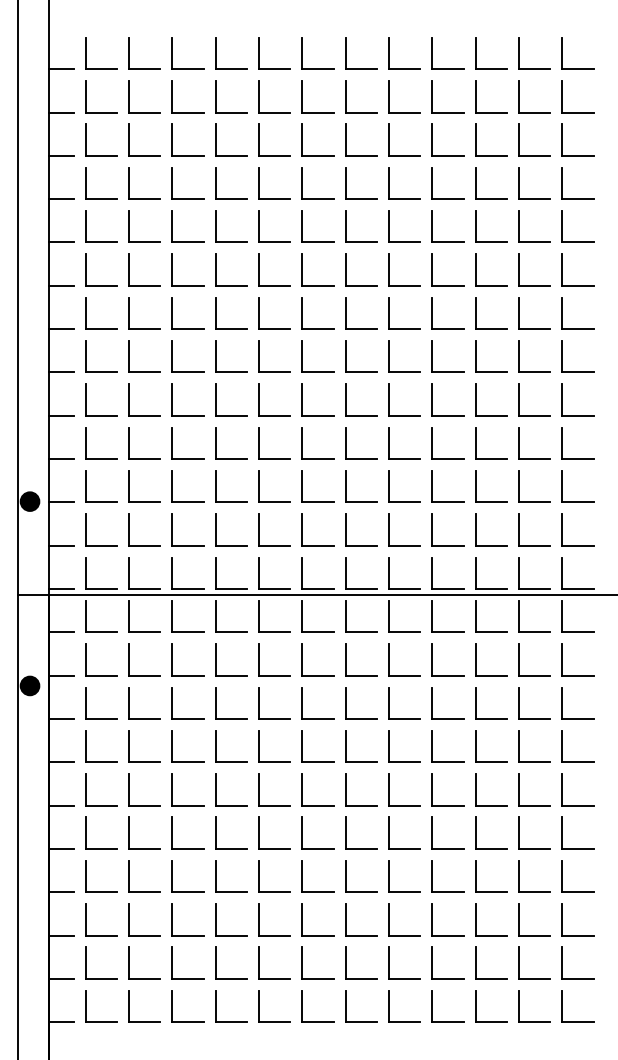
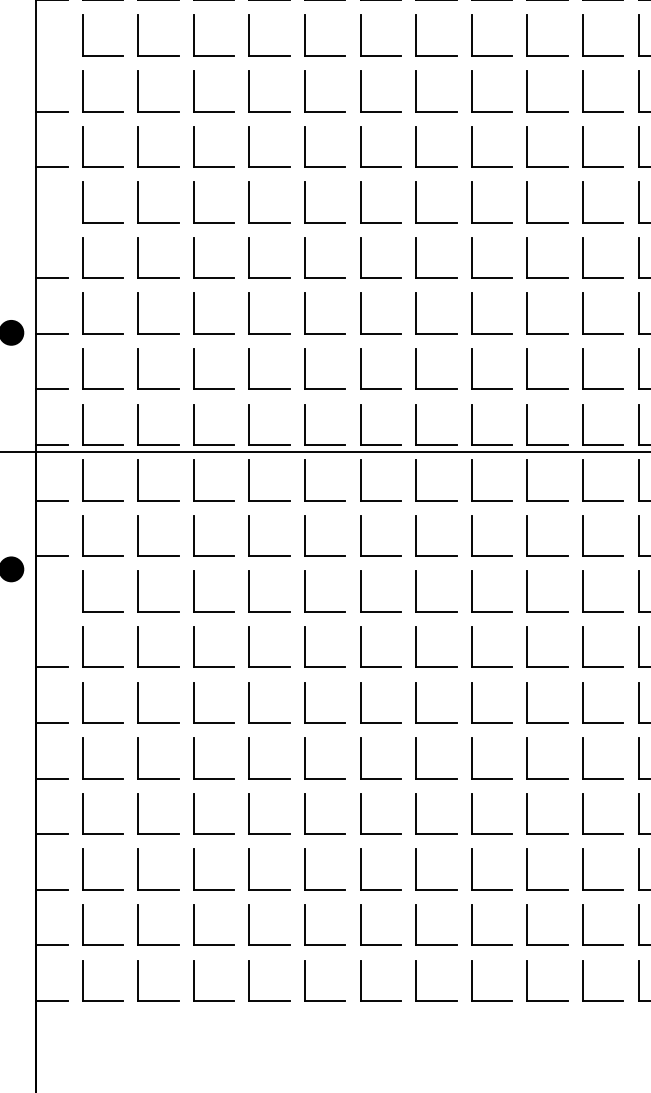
line: (61, 285) -> (51, 55), removed
line: (61, 415) -> (51, 222), removed
line: (61, 719) -> (51, 612), removed

